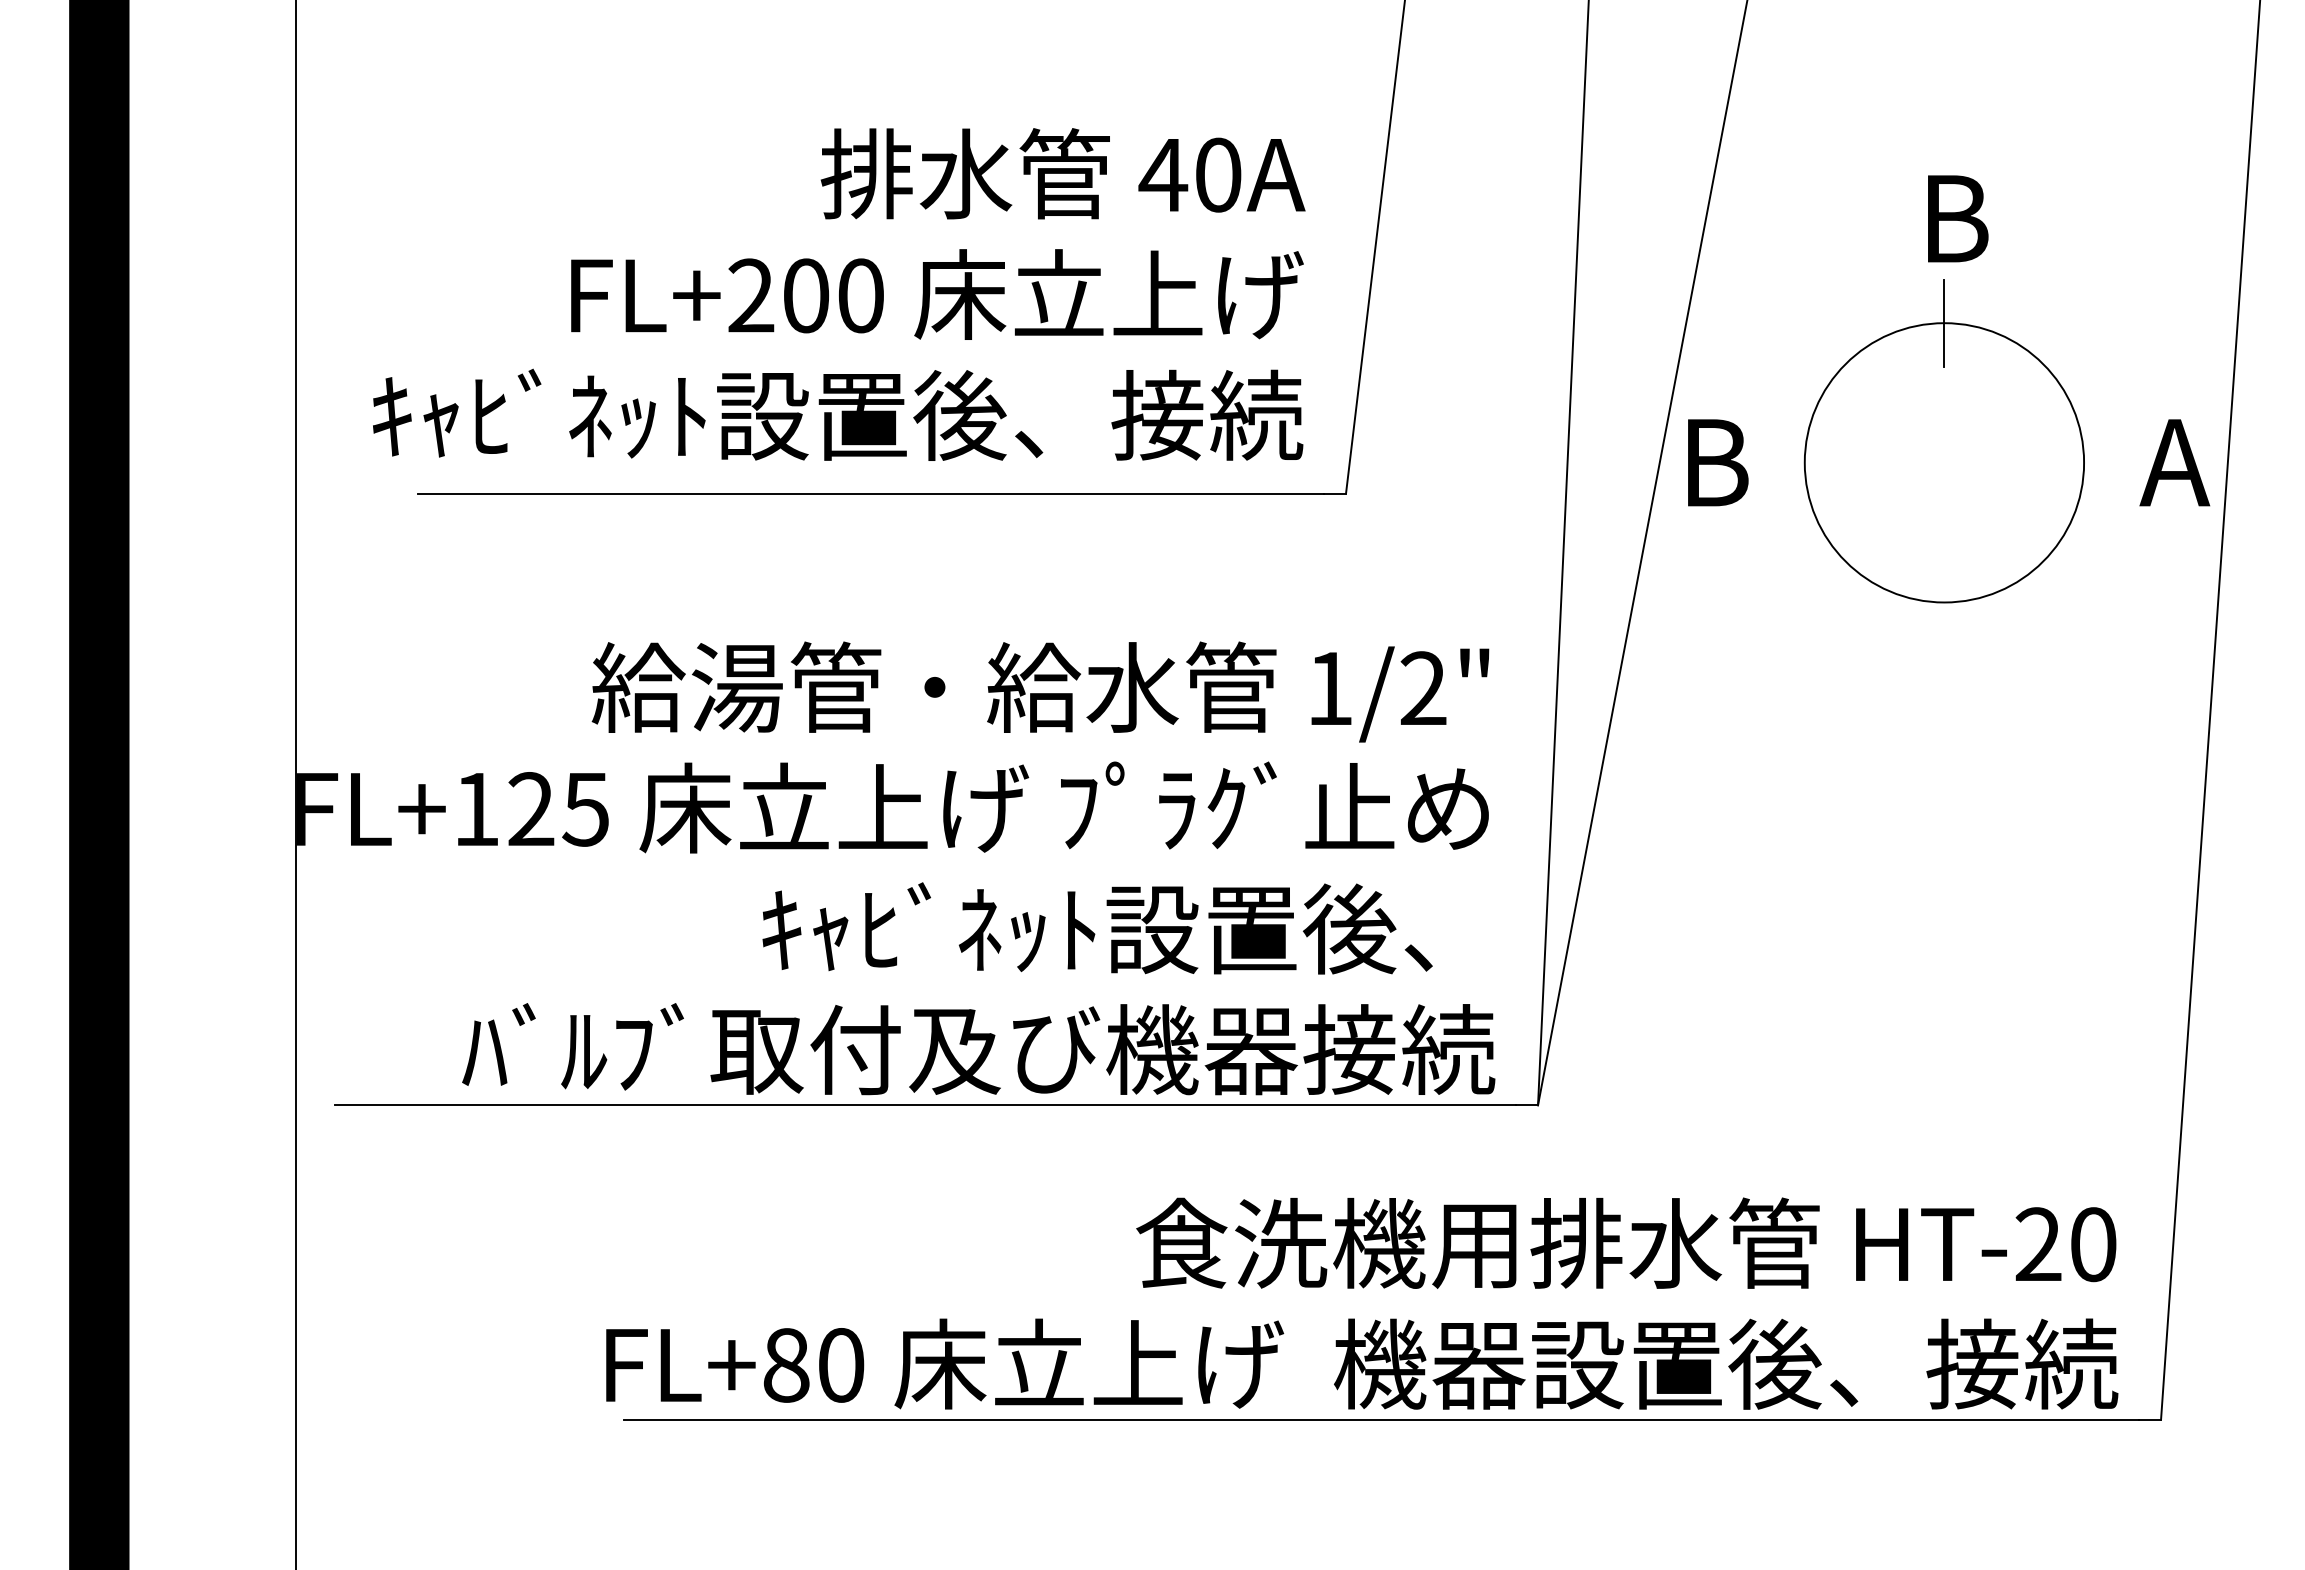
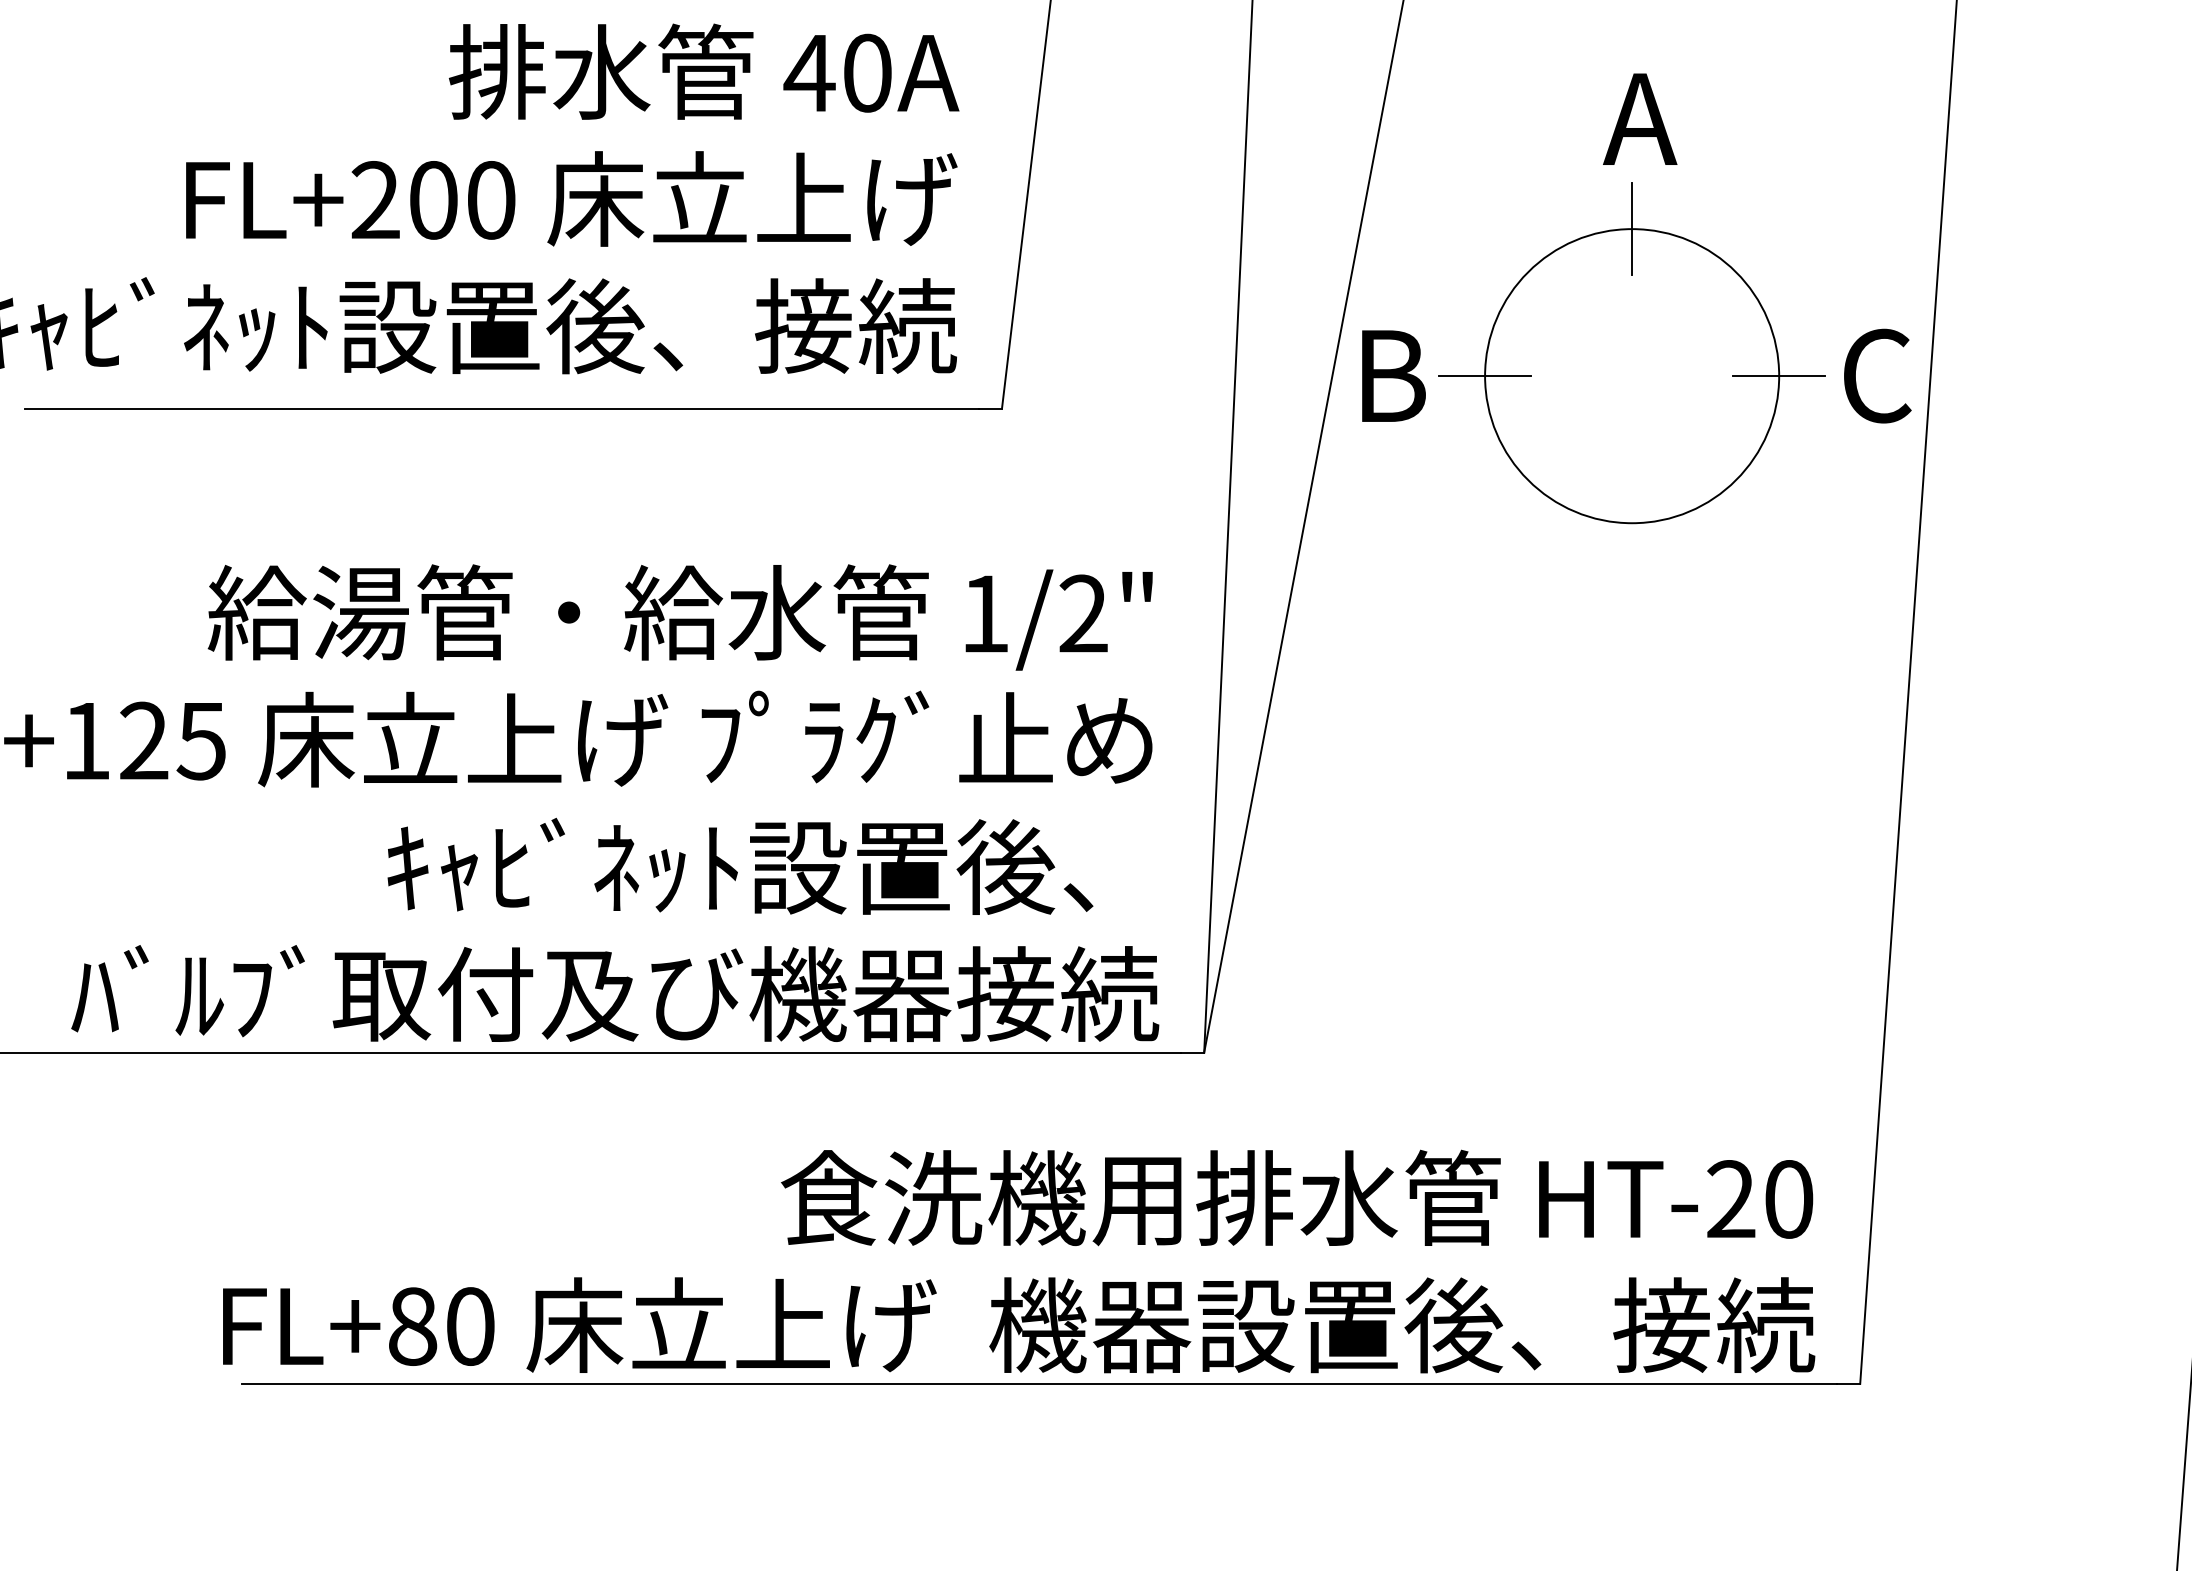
text: (1952, 218) -> (1640, 118), B -> A
line: (1804, 462) -> (1484, 375), added
line: (2083, 462) -> (1778, 375), added
text: (2174, 462) -> (1874, 375), A -> C

